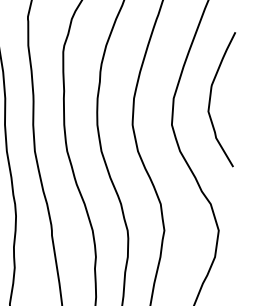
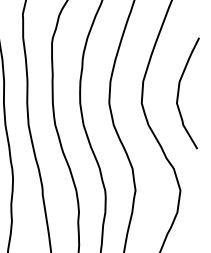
curve: (211, 98) -> (179, 92), moved

